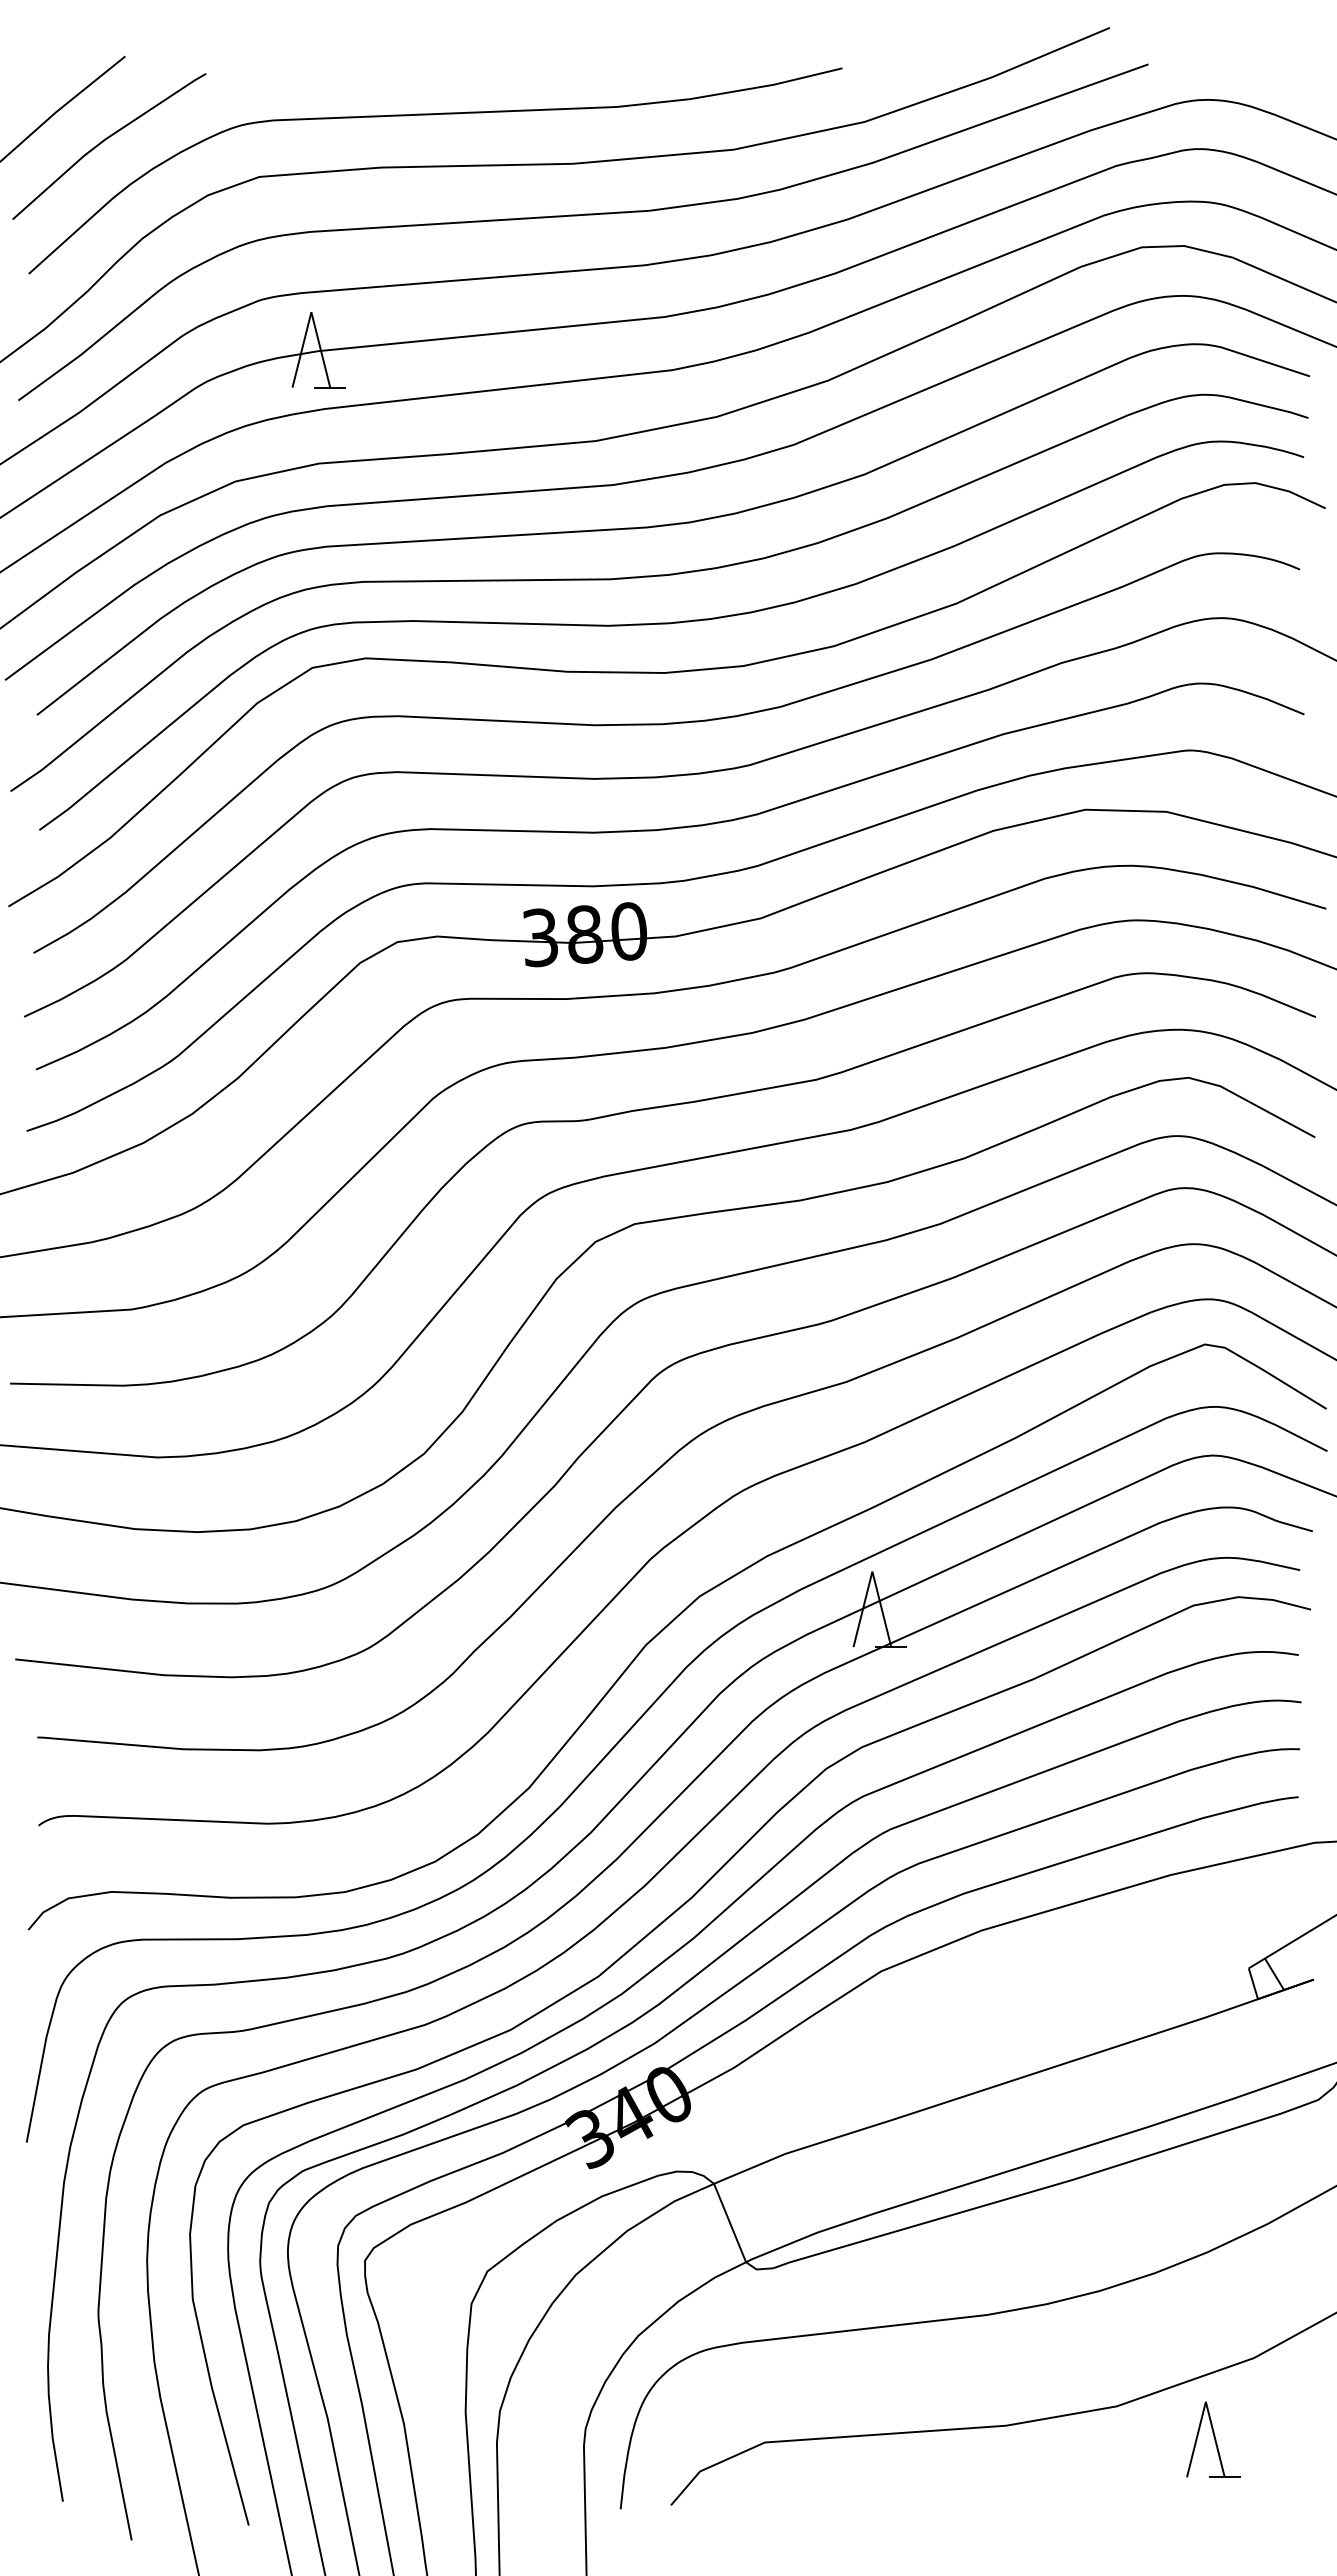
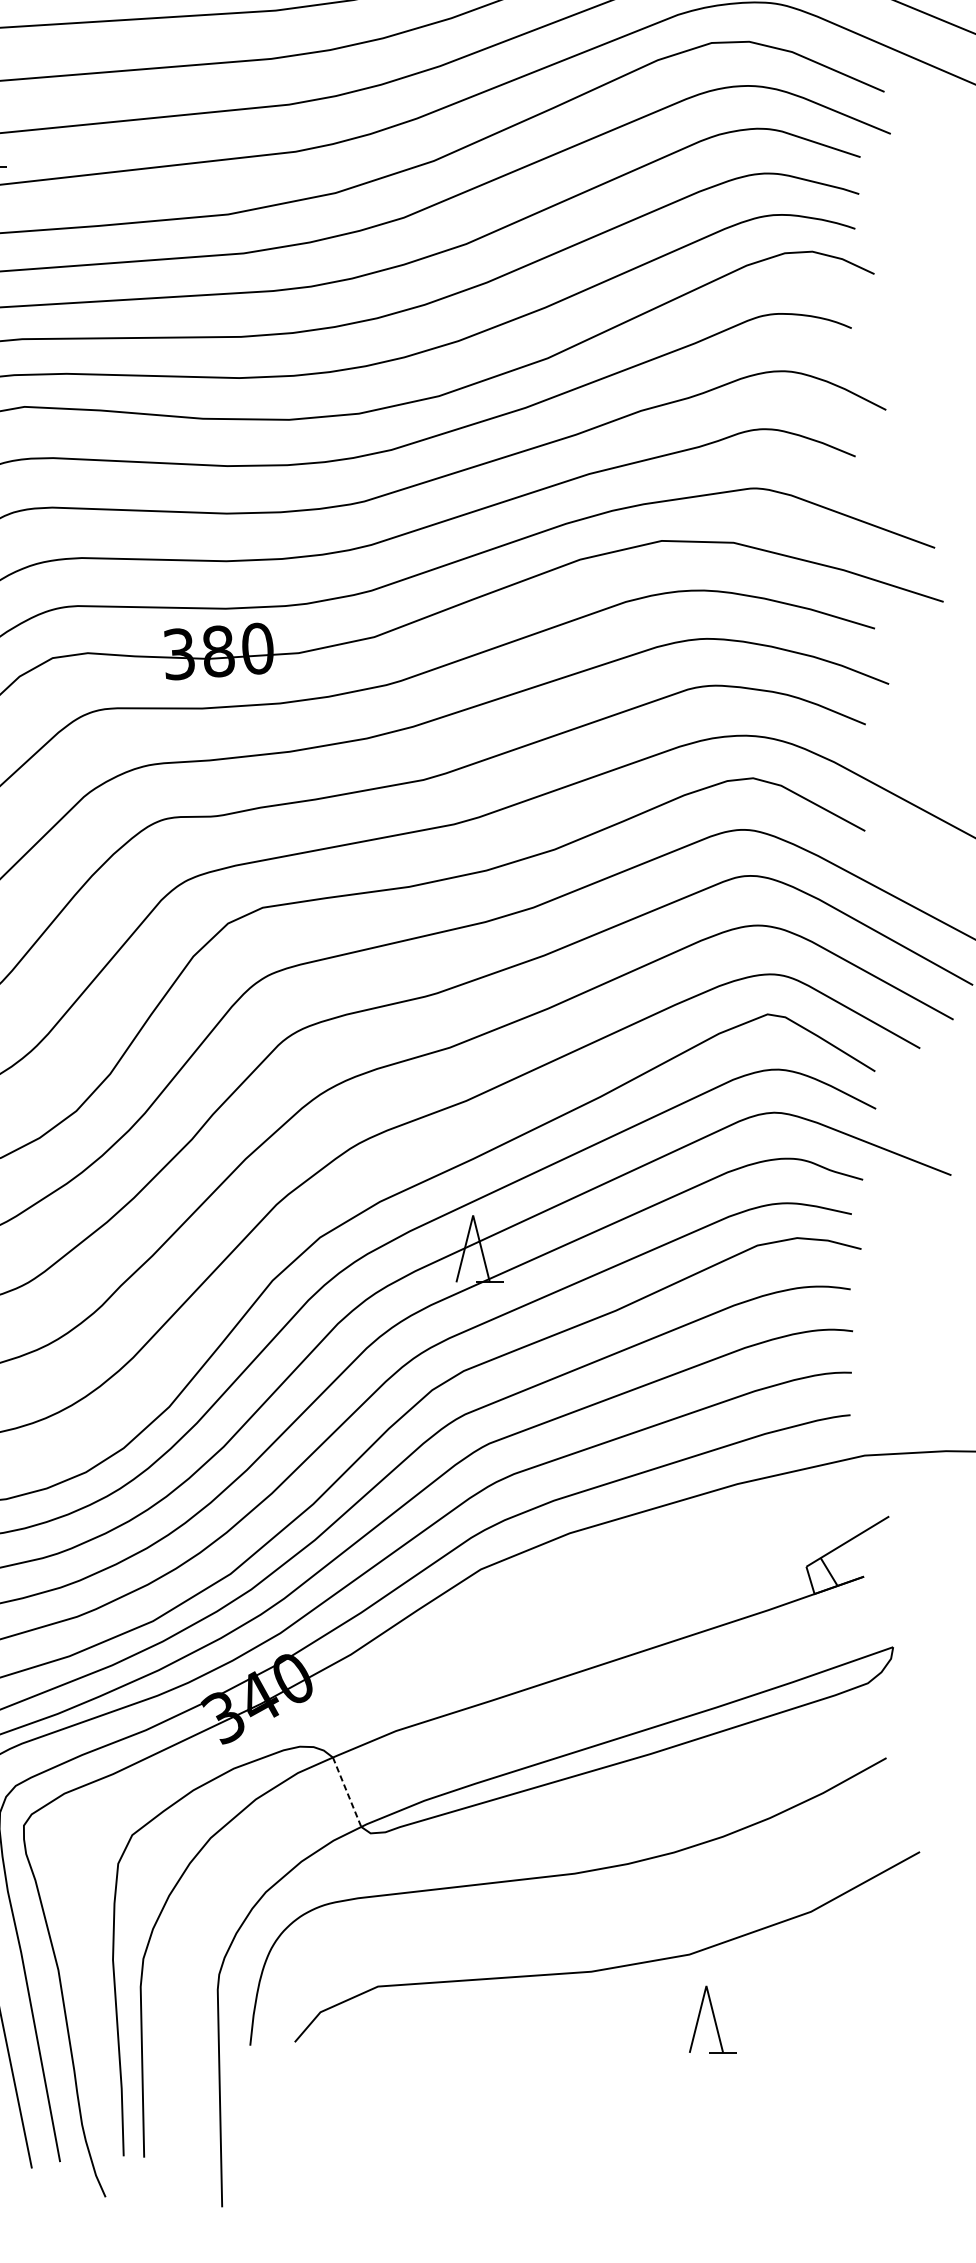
line: (730, 2223) -> (347, 1792), solid -> dashed
part: (1213, 2439) -> (713, 2019), moved

